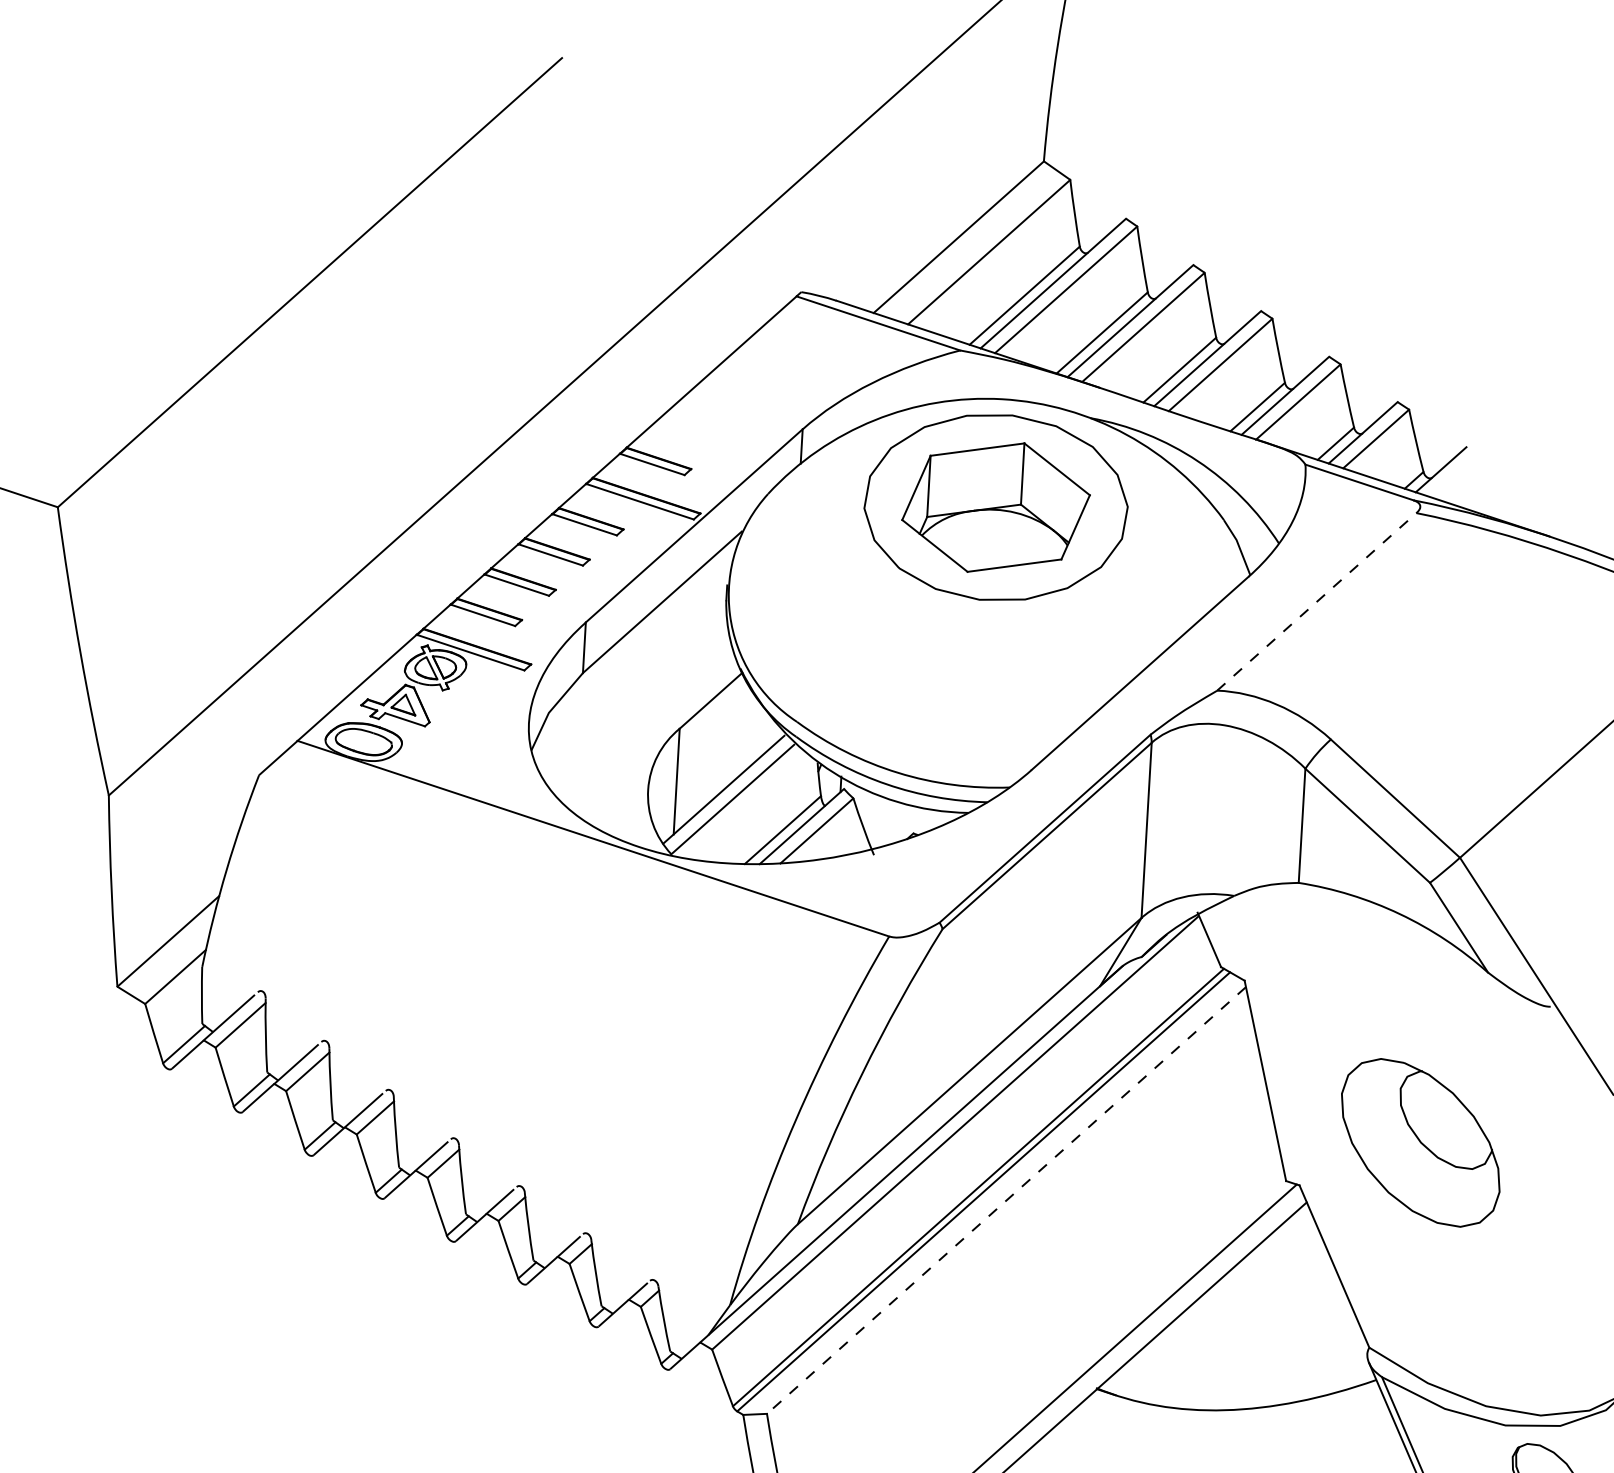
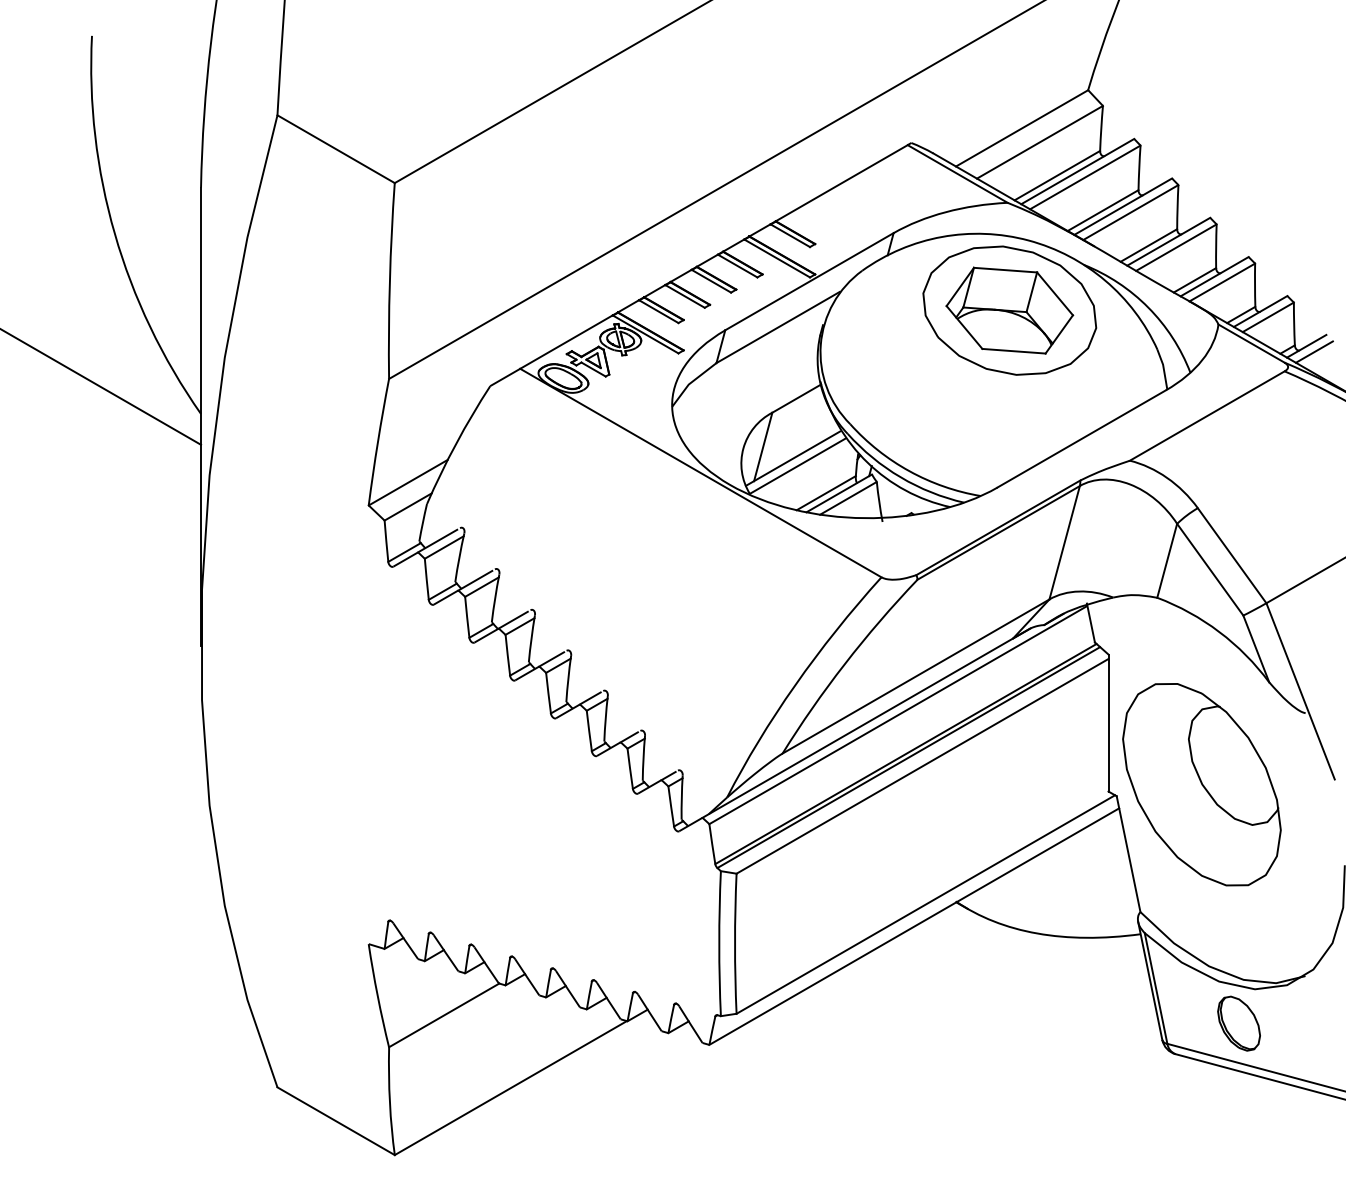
line: (1452, 475) -> (1313, 351), added
line: (1316, 601) -> (1207, 415), dashed -> solid
part: (1419, 1142) -> (1201, 784), size x1.67
line: (1006, 1200) -> (922, 766), dashed -> solid

